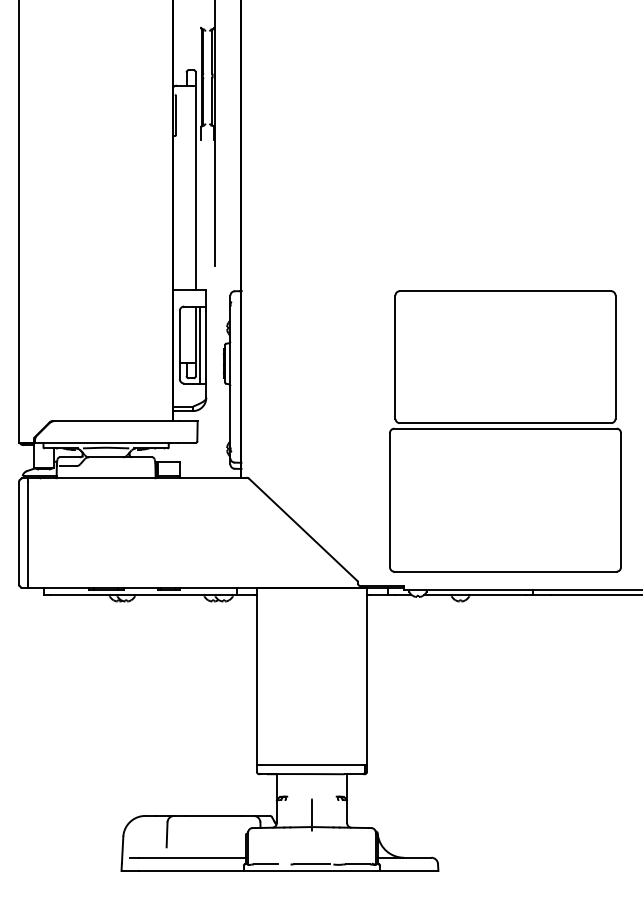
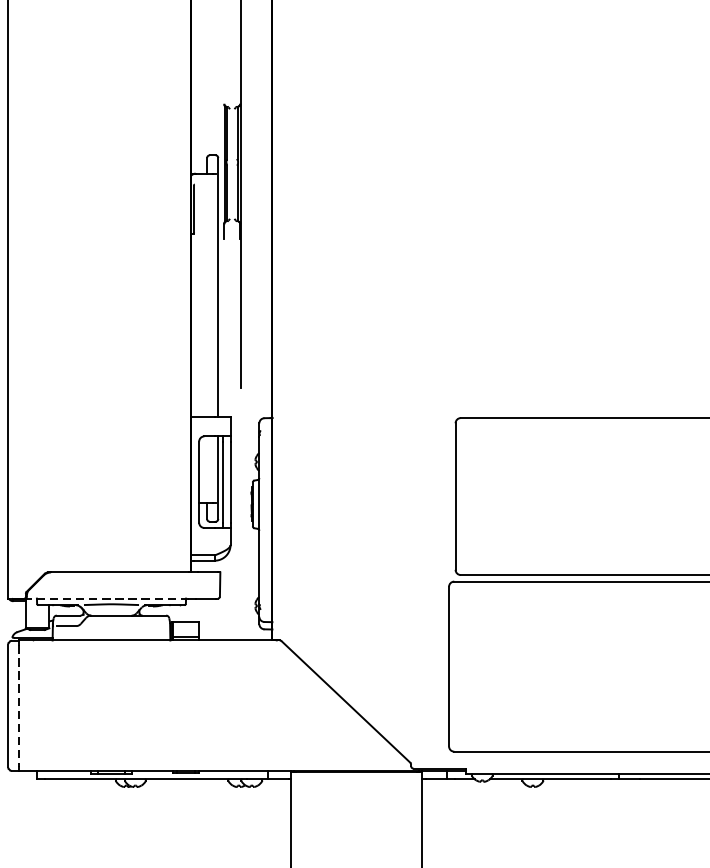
line: (102, 442) -> (107, 598), solid -> dashed
line: (28, 533) -> (19, 706), solid -> dashed

